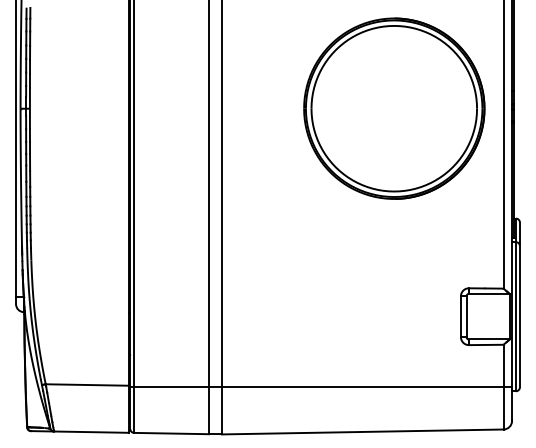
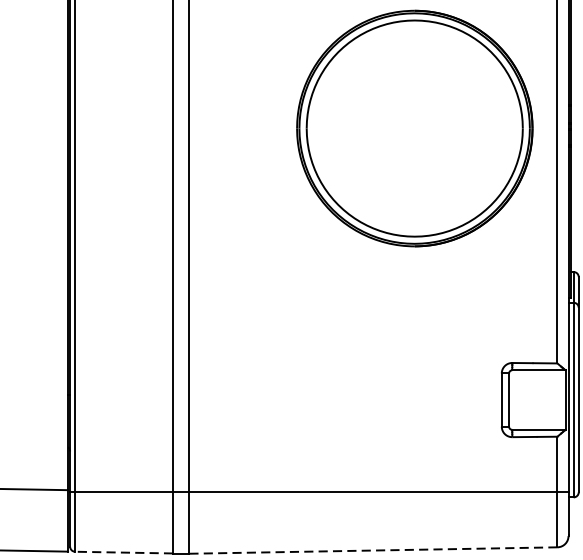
line: (362, 431) -> (373, 549), solid -> dashed
line: (171, 433) -> (123, 552), solid -> dashed

